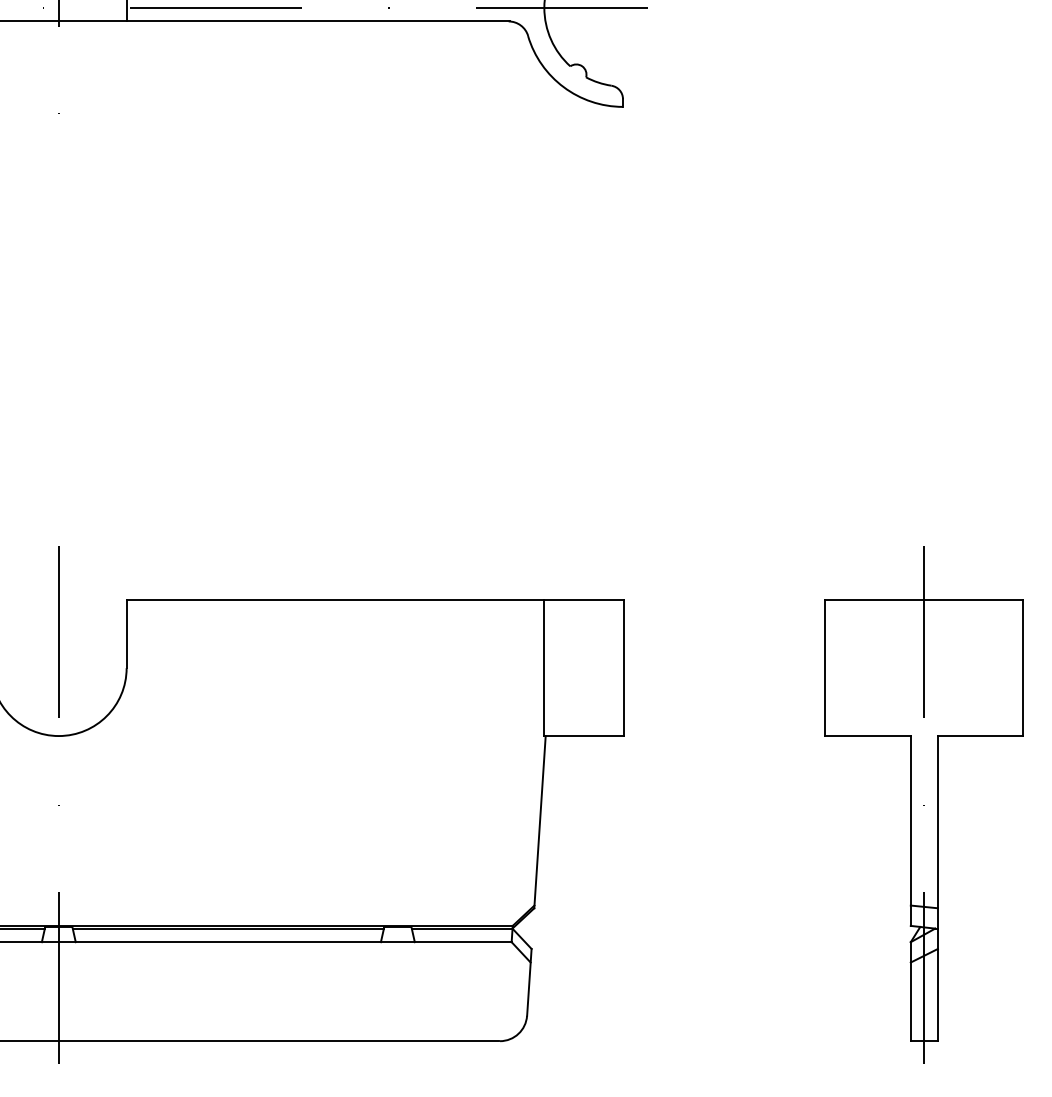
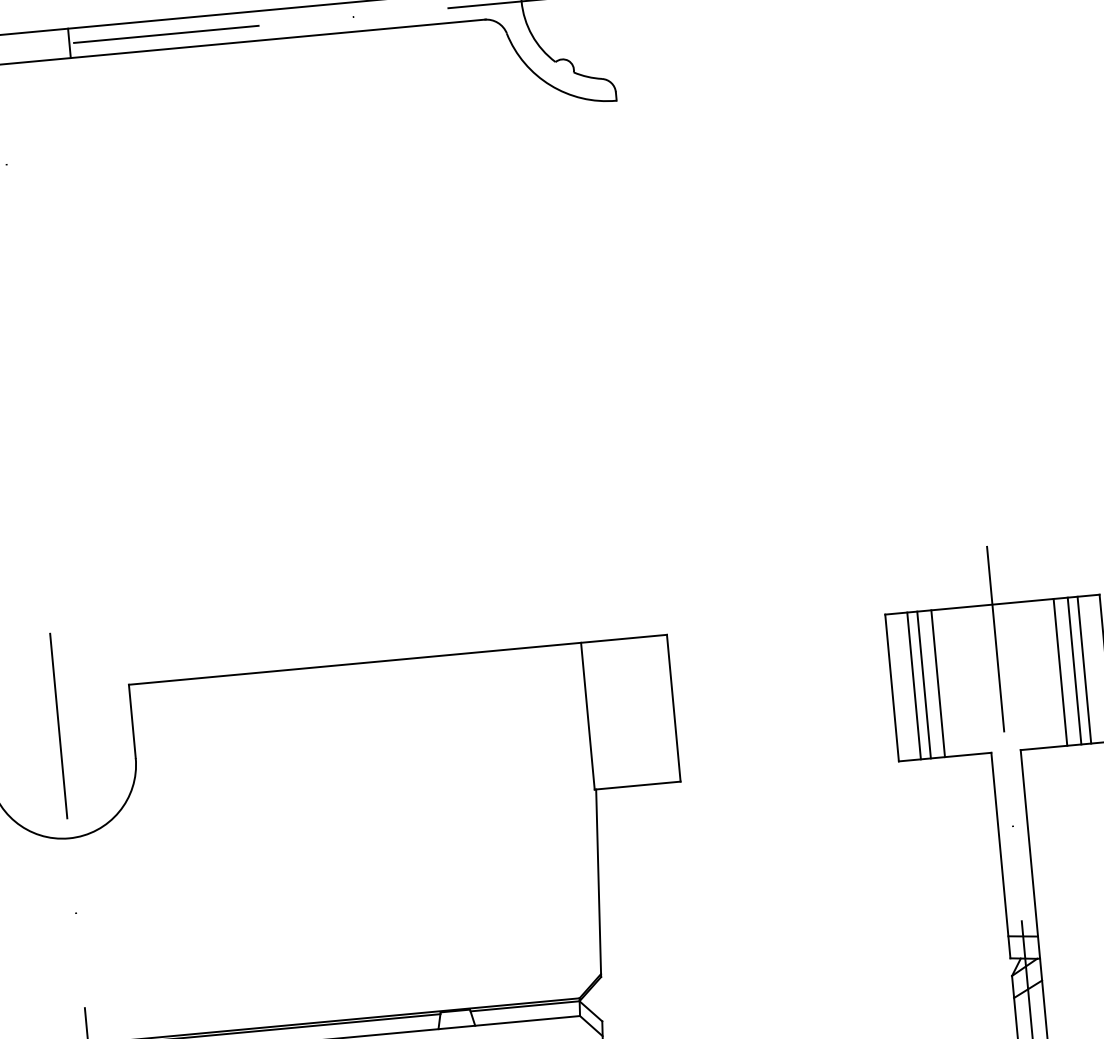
line: (845, 668) -> (913, 686), added
line: (854, 668) -> (923, 685), added
line: (867, 668) -> (937, 684), added
line: (980, 668) -> (1060, 672), added
line: (993, 668) -> (1074, 671), added
line: (1003, 668) -> (1084, 670), added

